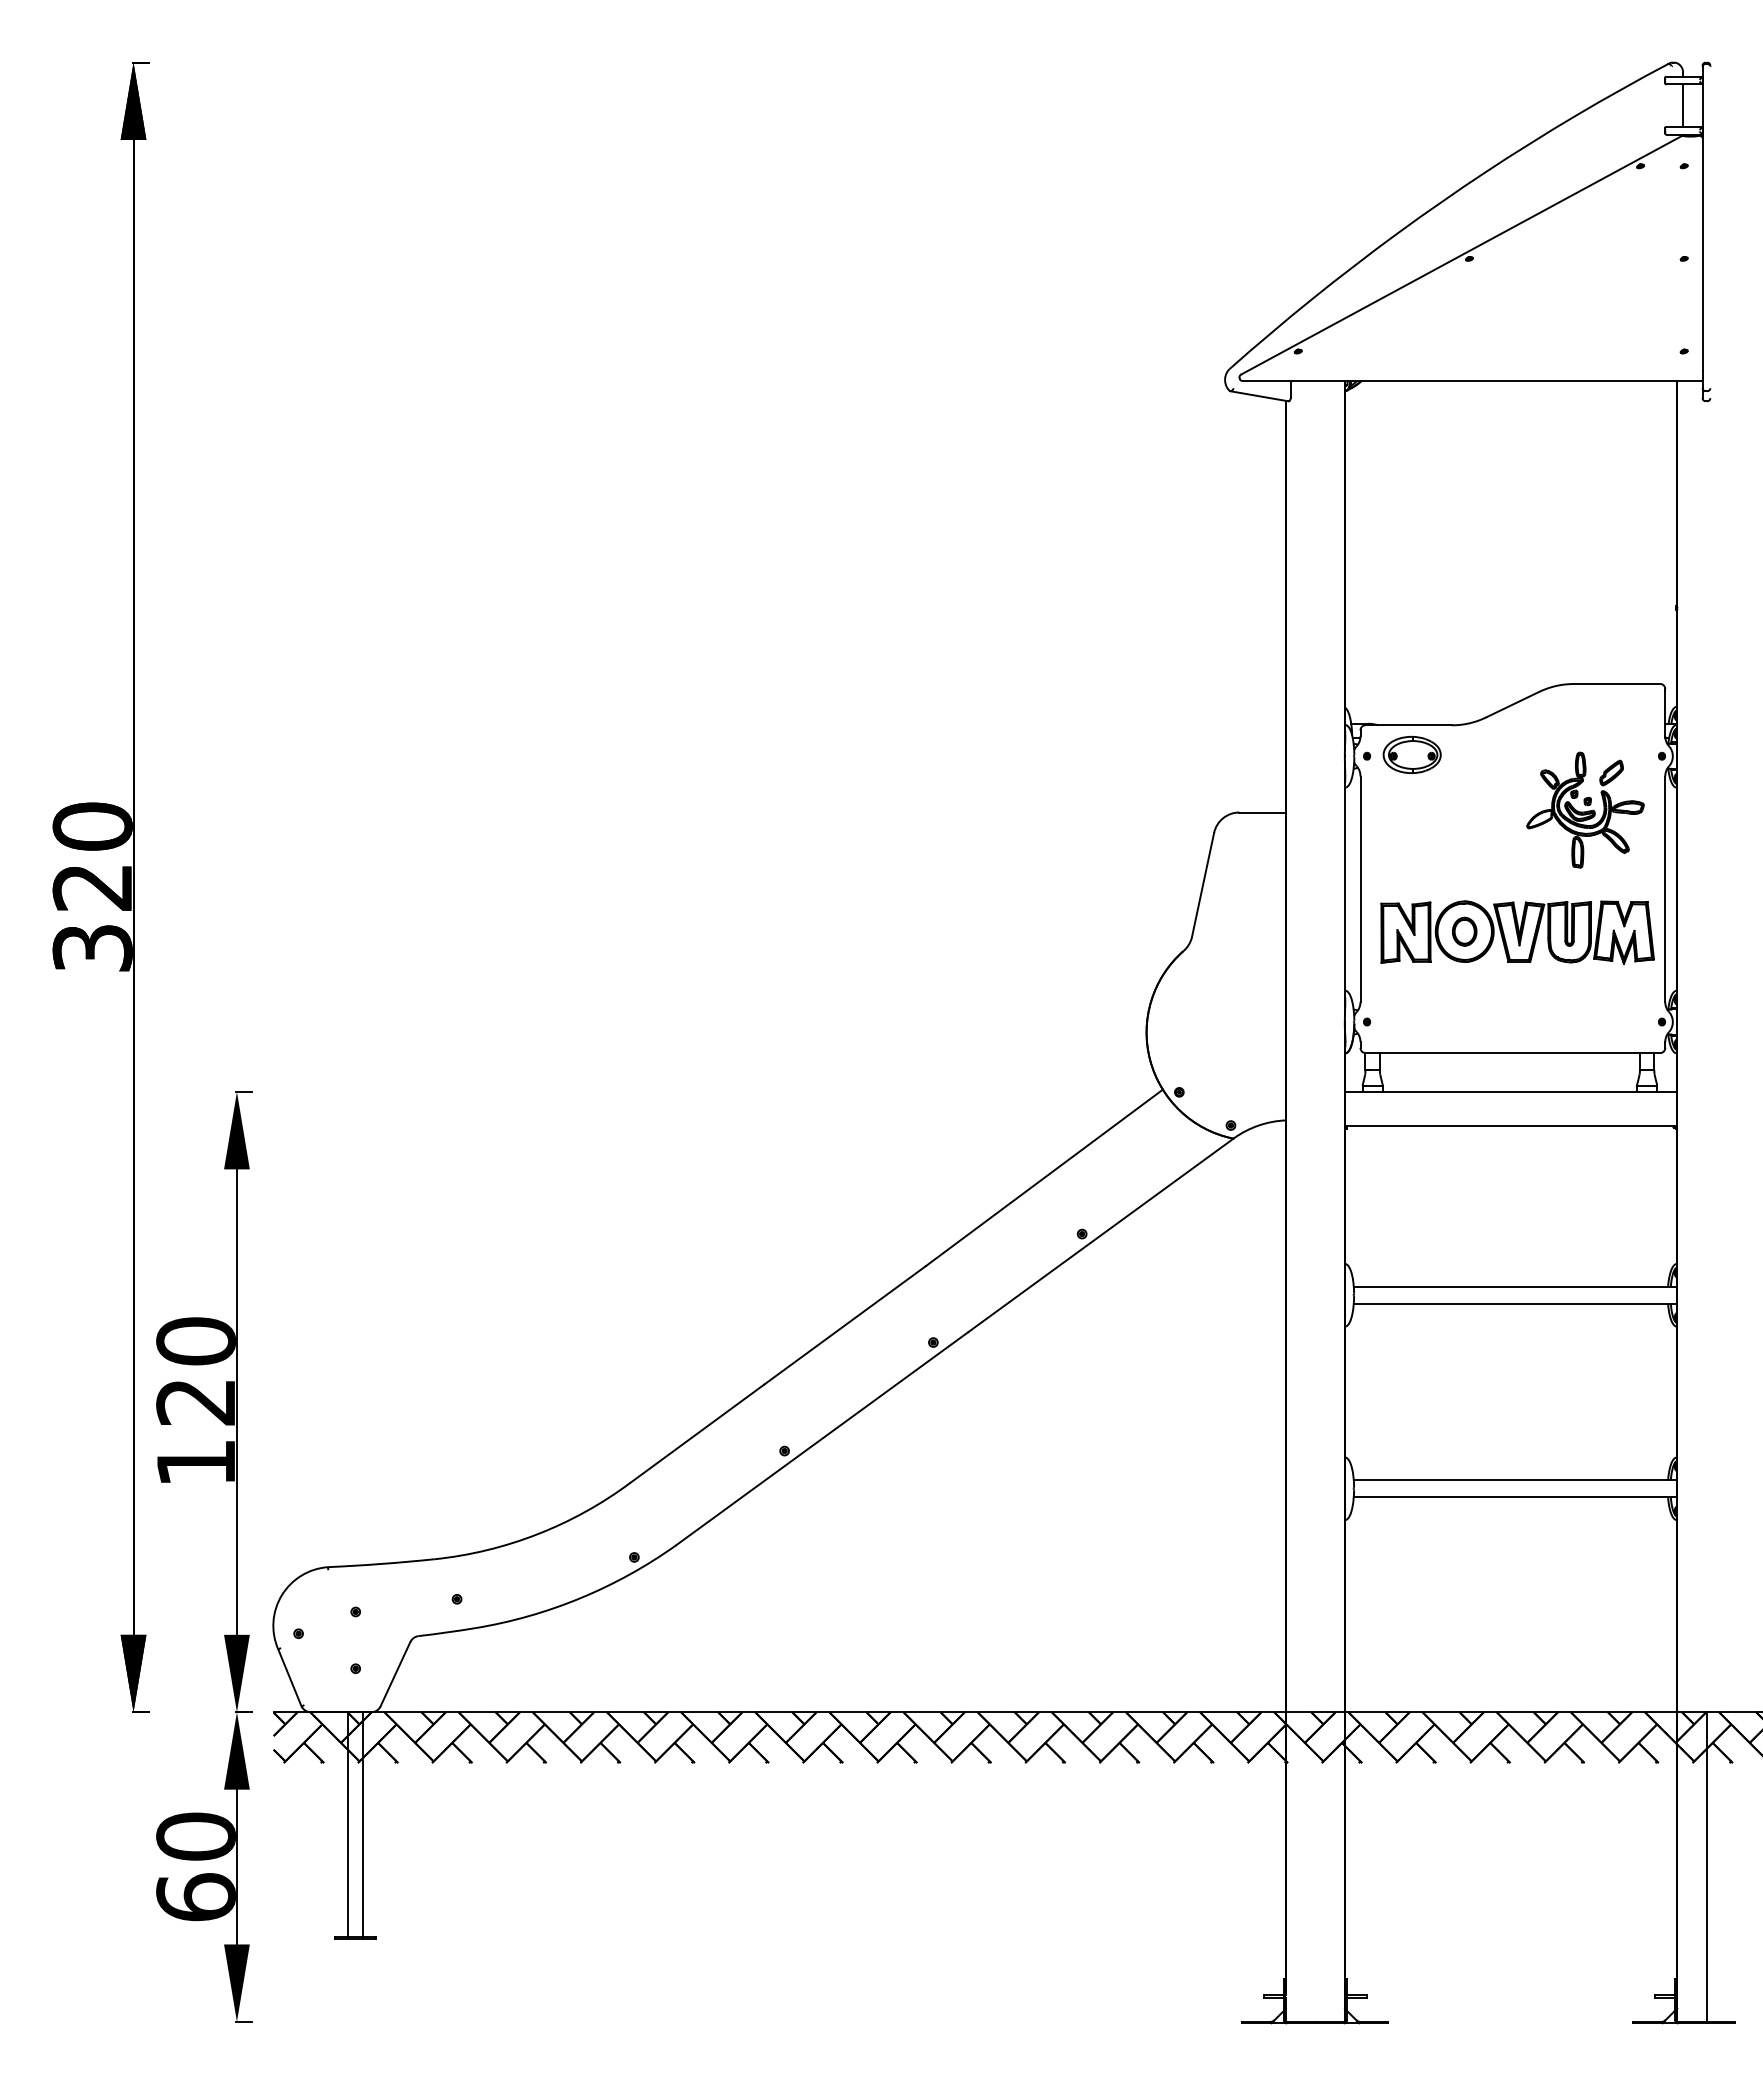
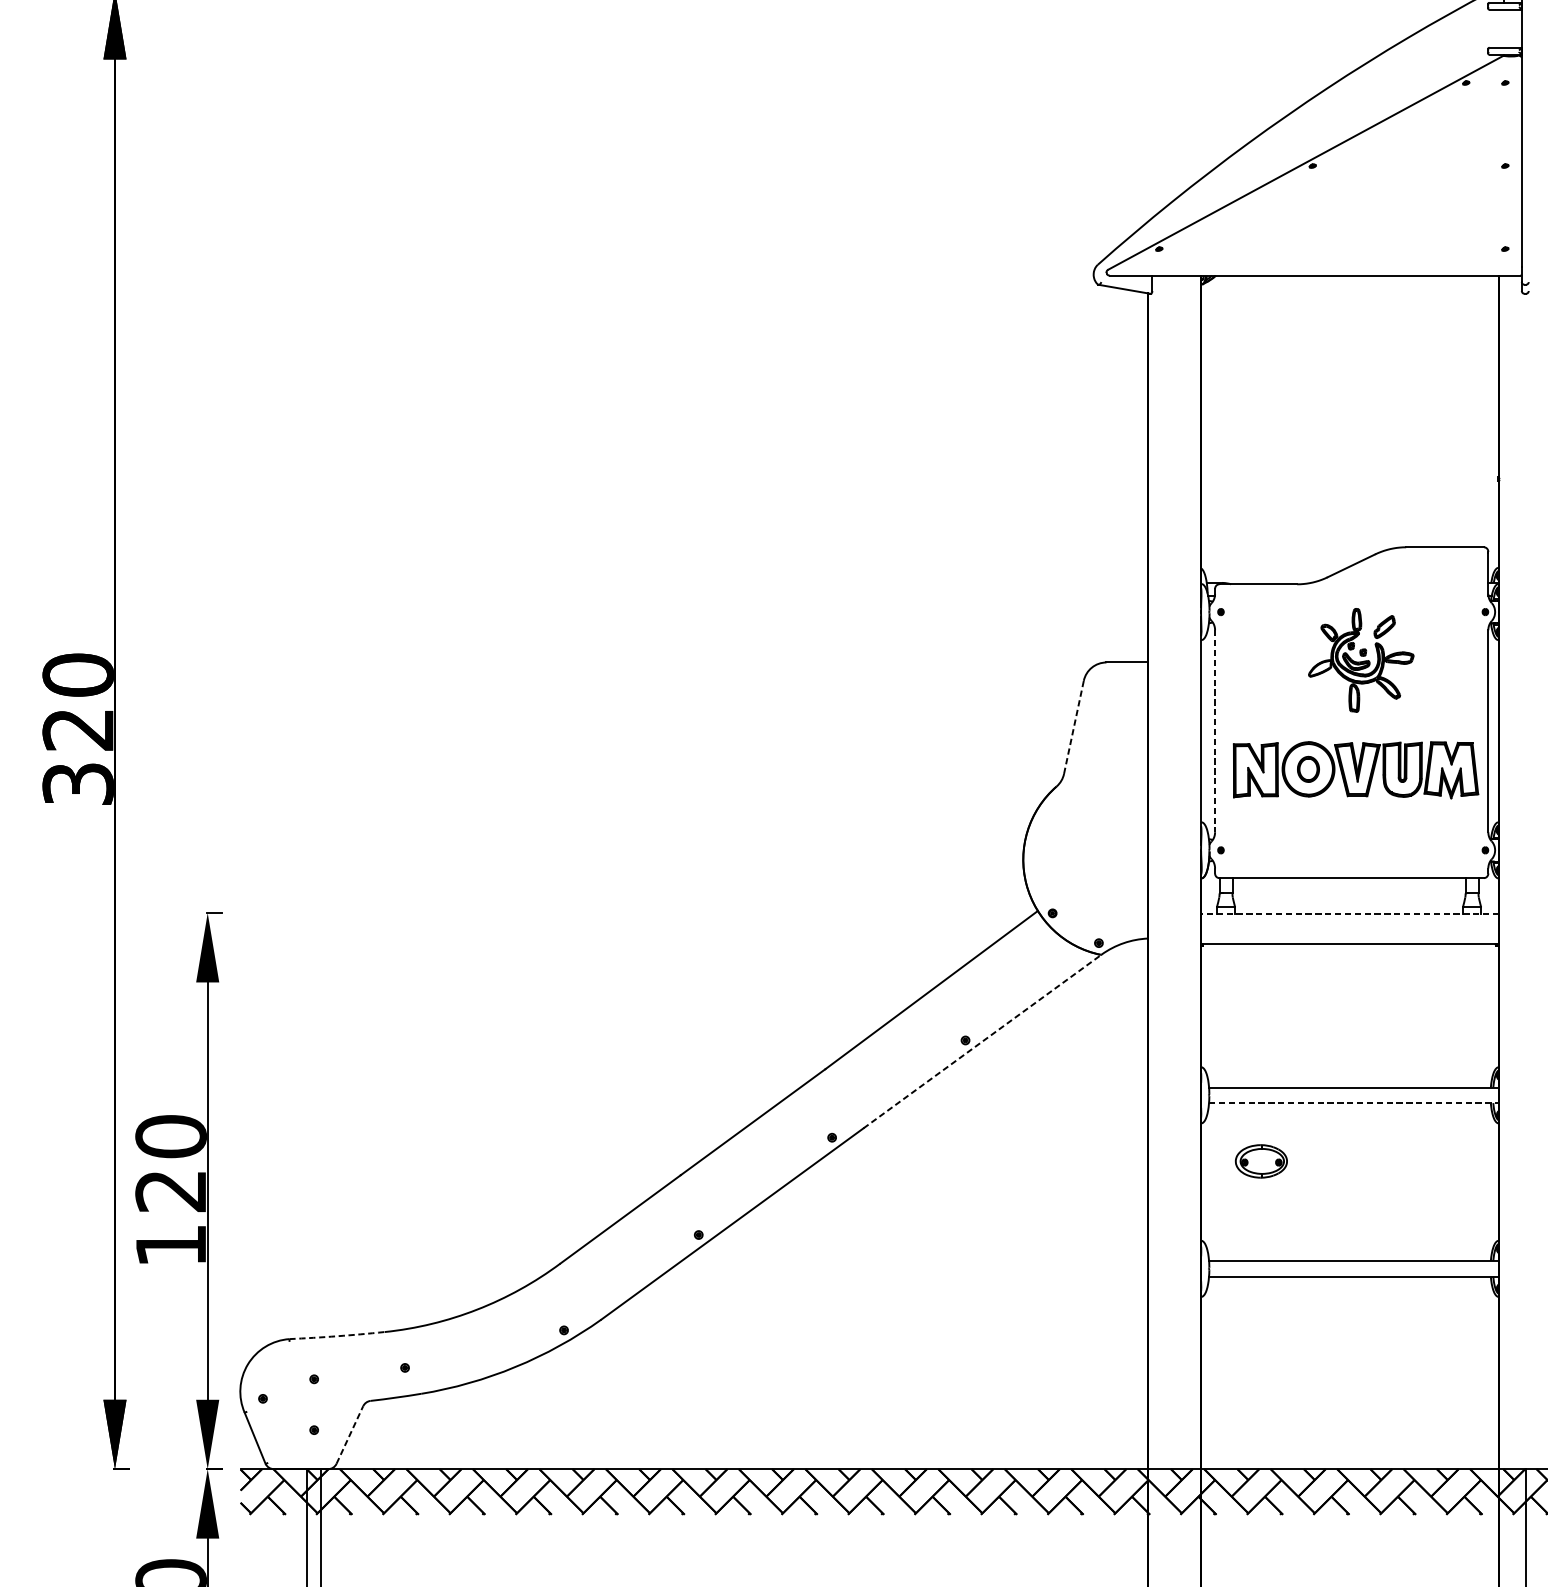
line: (1683, 105) -> (1504, 28), removed
part: (1411, 754) -> (1260, 1160), moved
part: (1585, 809) -> (1361, 659), moved
line: (1203, 884) -> (1074, 727), solid -> dashed
line: (1360, 889) -> (1215, 731), solid -> dashed
line: (1510, 1092) -> (1349, 913), solid -> dashed
line: (1101, 1235) -> (982, 1041), solid -> dashed
line: (1515, 1303) -> (1354, 1102), solid -> dashed
arc: (381, 1563) -> (337, 1335), solid -> dashed
line: (395, 1673) -> (349, 1434), solid -> dashed

